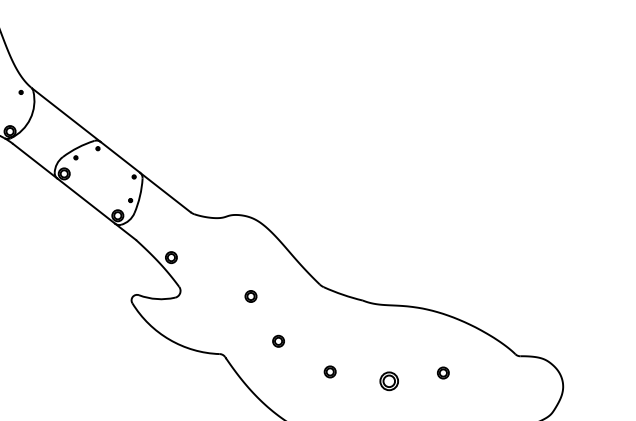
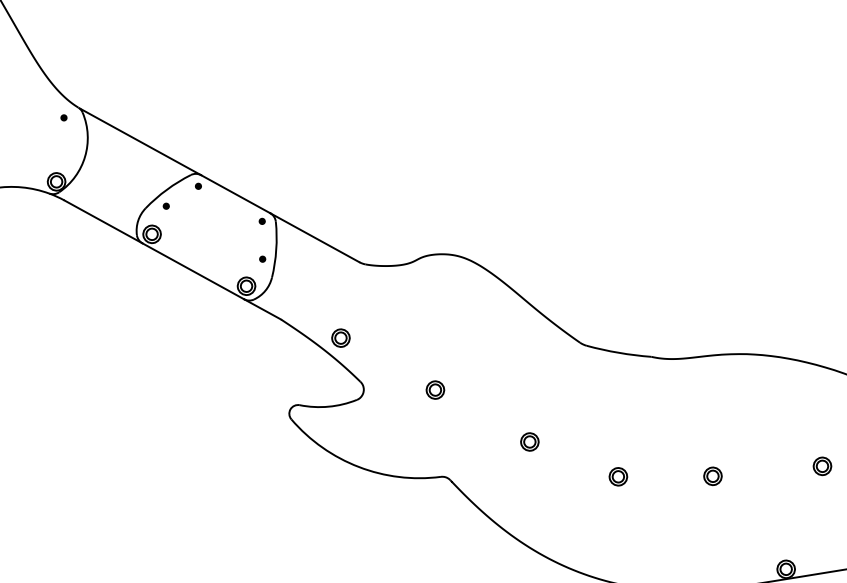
part: (250, 296) -> (434, 390), moved
part: (443, 372) -> (822, 465), moved
part: (388, 380) -> (711, 475), size x0.62

